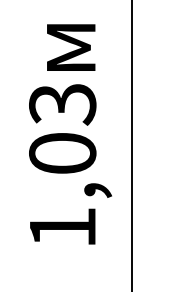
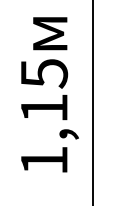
text: (63, 128) -> (44, 90), 1,03 -> 1,15

